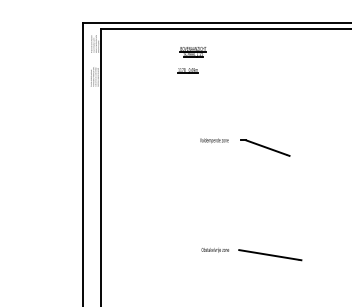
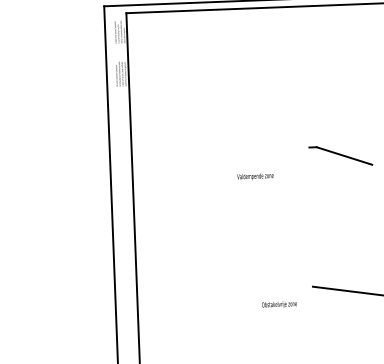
part: (192, 52) -> (244, 38), removed
part: (187, 70) -> (238, 61), removed
text: (214, 140) -> (255, 176), moved
text: (214, 250) -> (278, 305), moved

